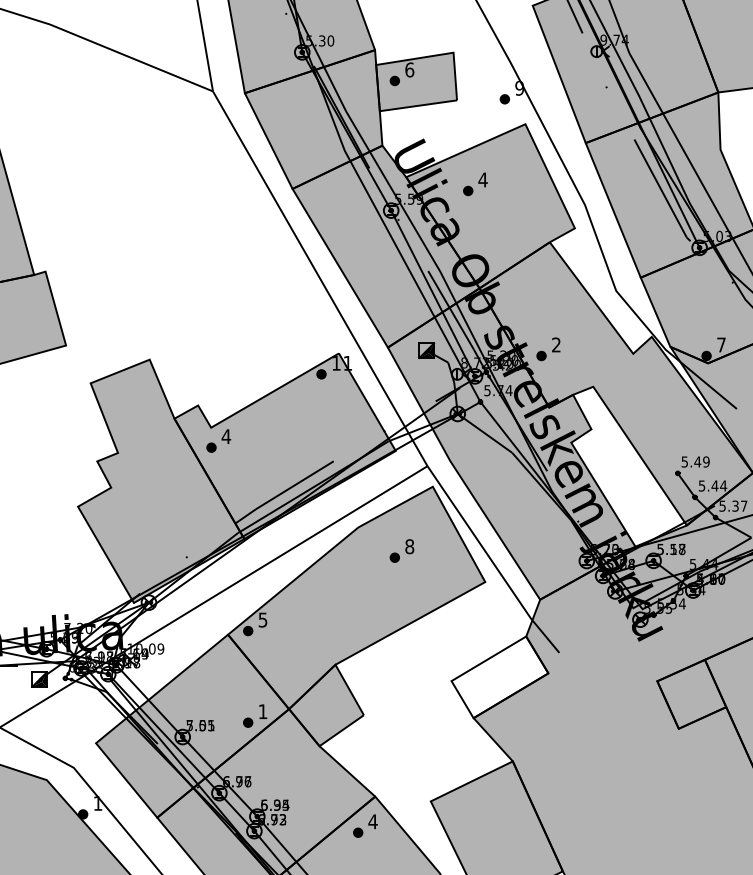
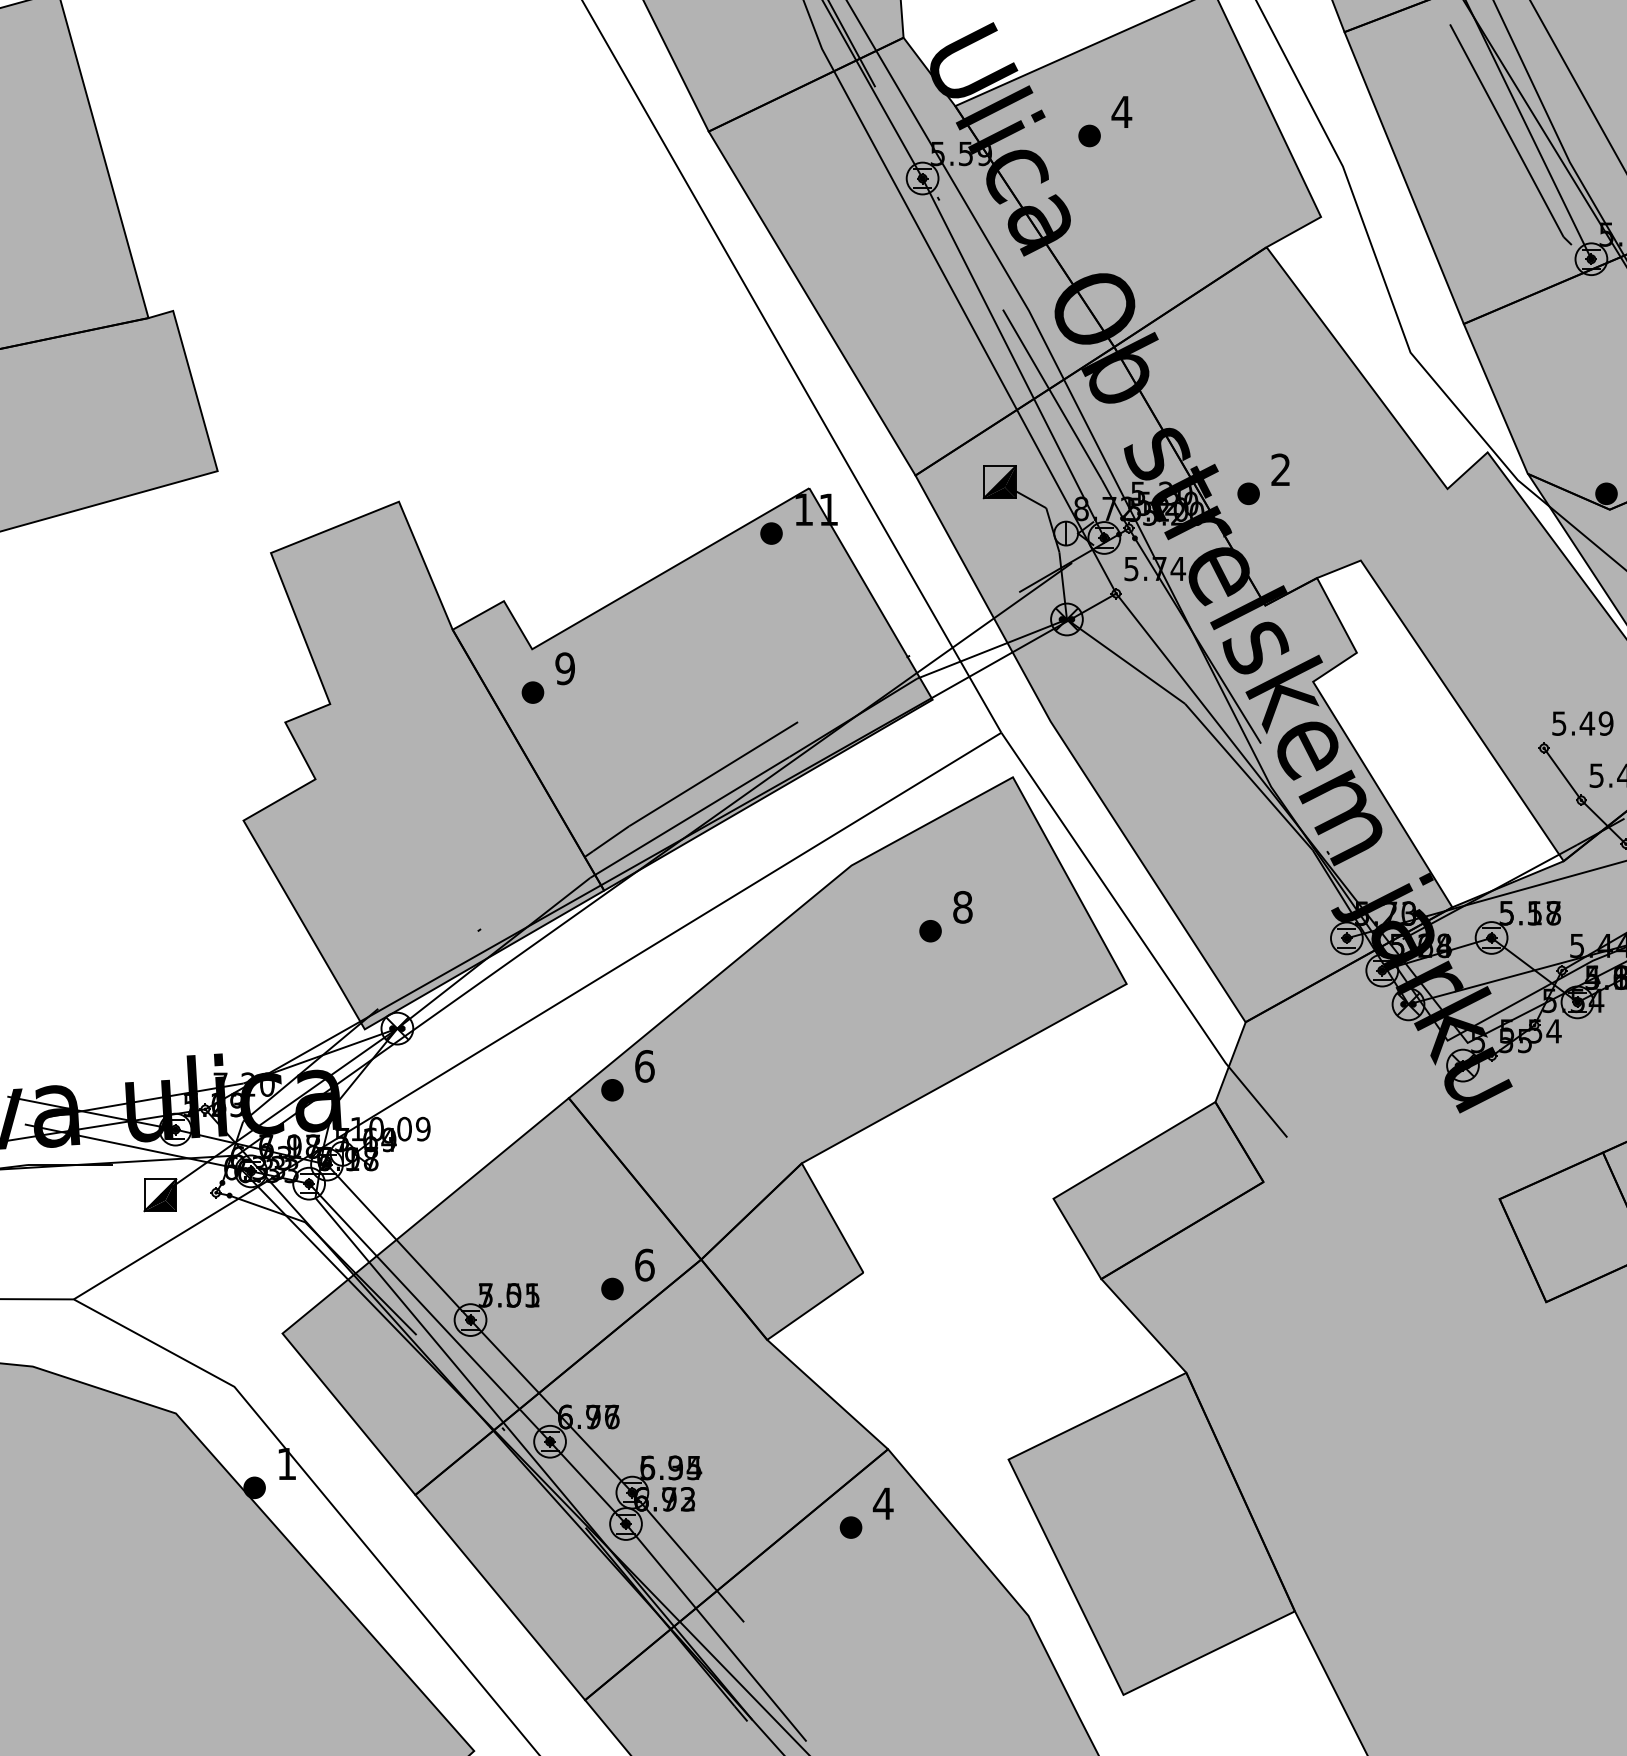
text: (226, 436) -> (565, 668), 4 -> 9
text: (262, 619) -> (643, 1065), 5 -> 6
fill: (499, 677) -> (1157, 1190), added
text: (262, 711) -> (643, 1264), 1 -> 6

